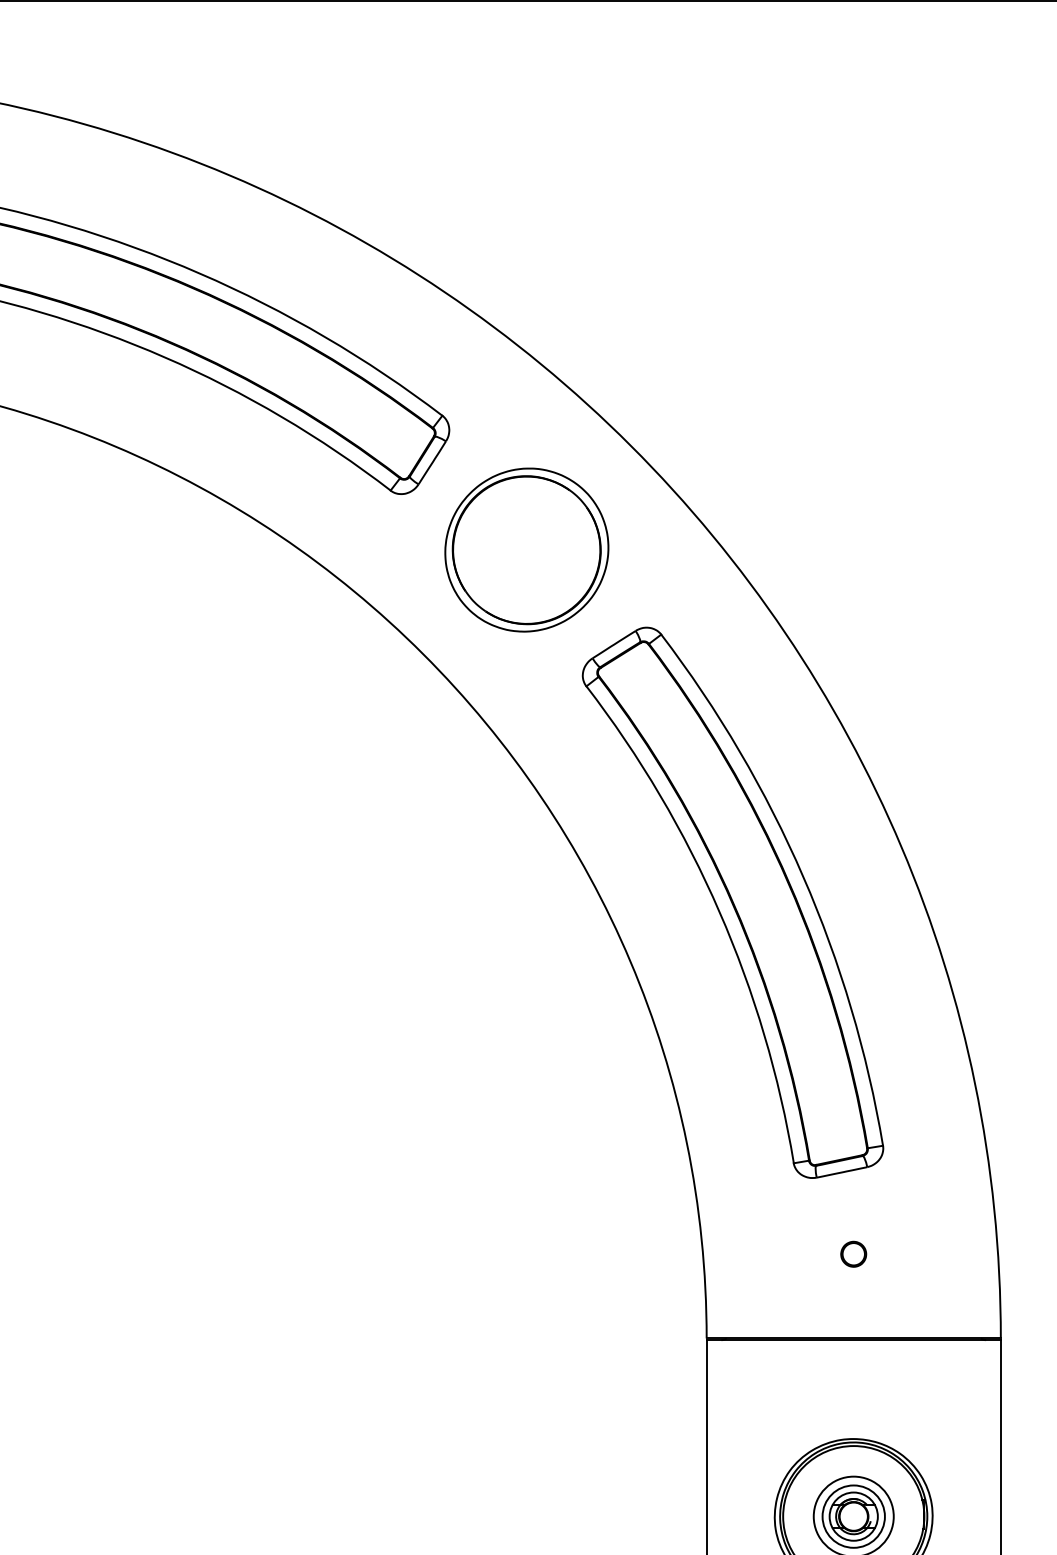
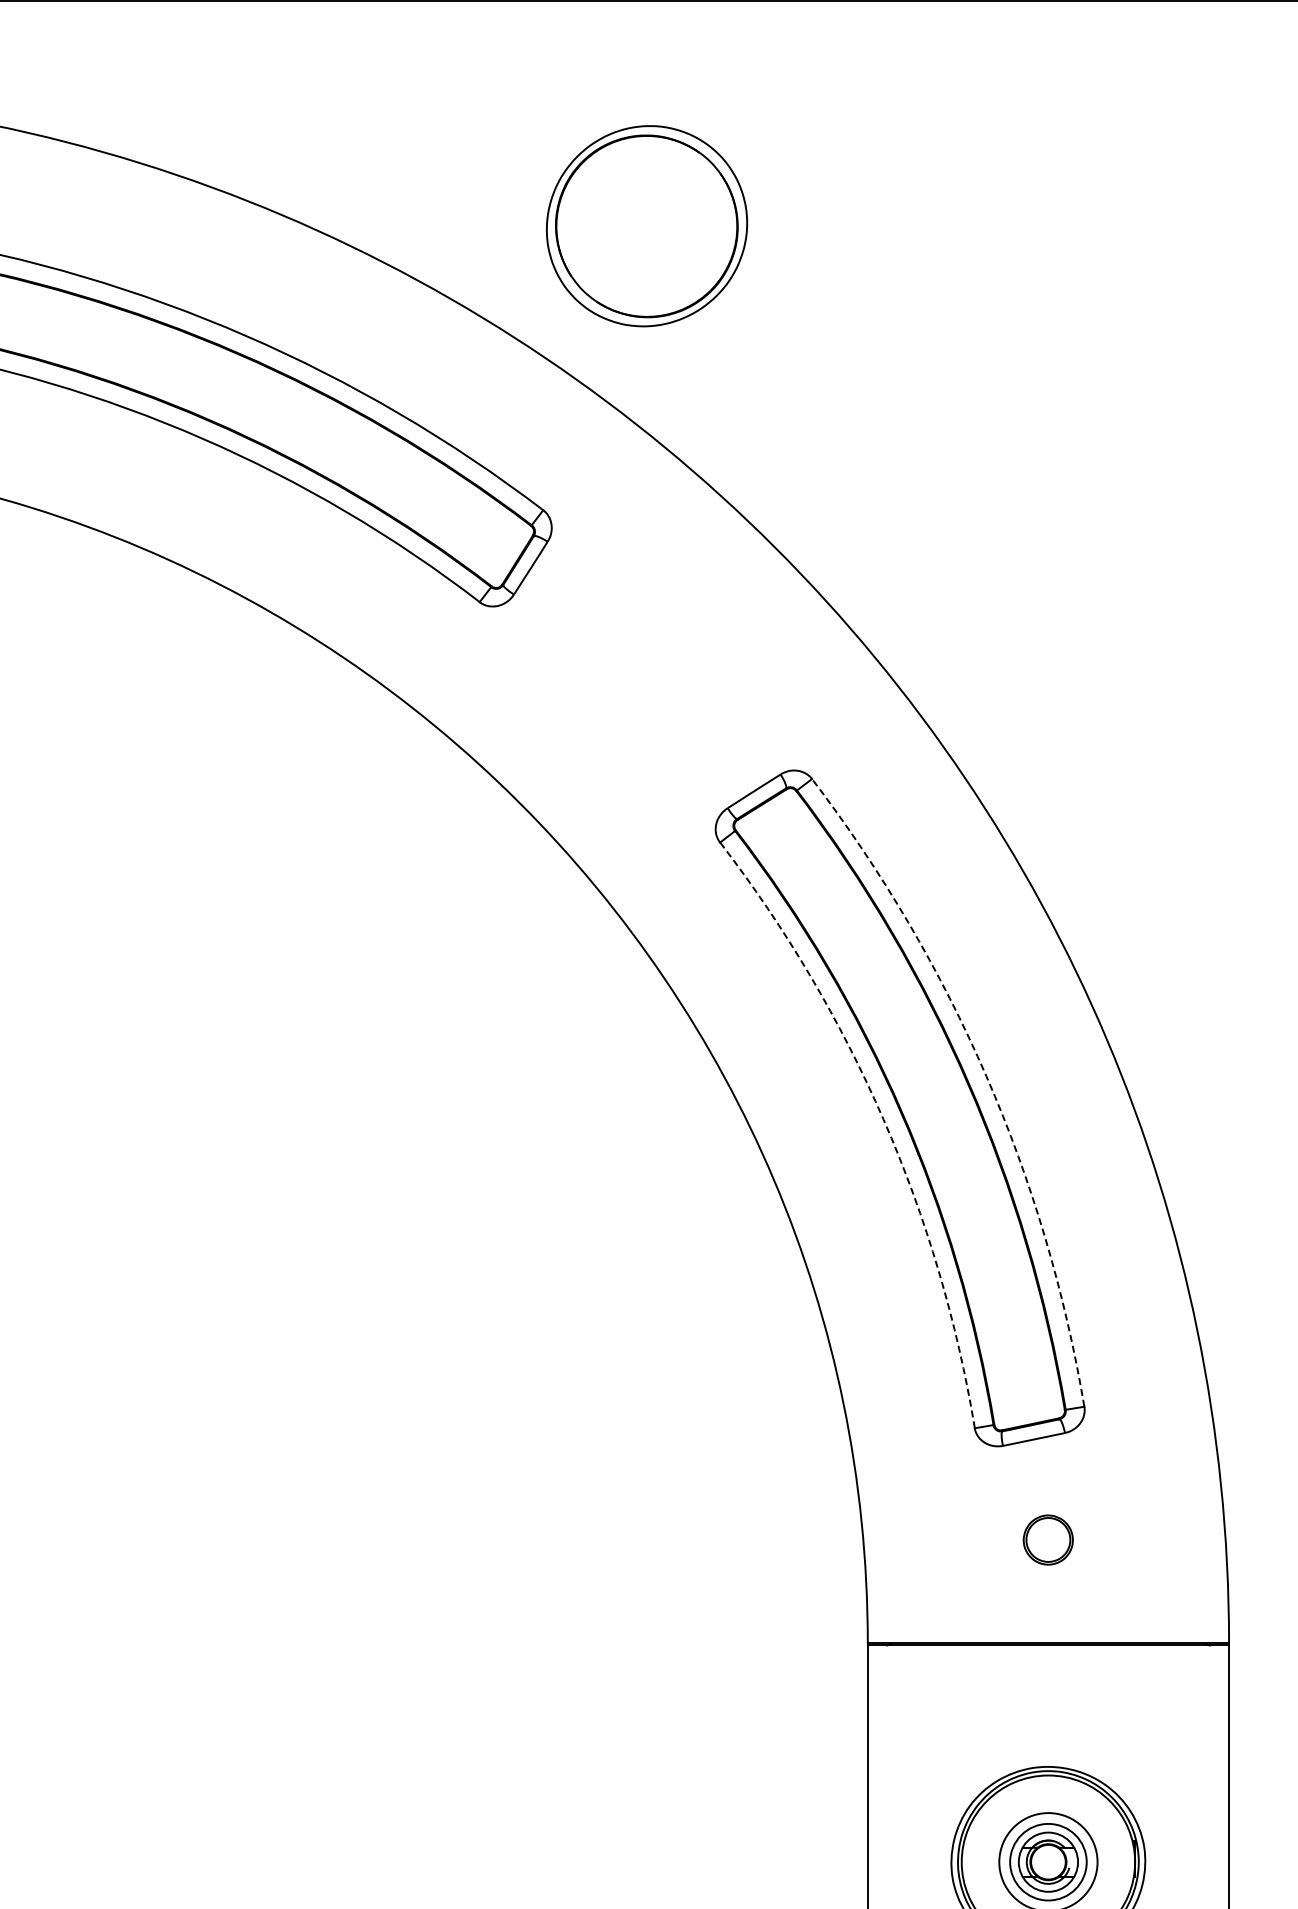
part: (527, 550) -> (647, 226), moved
arc: (803, 876) -> (986, 1076), solid -> dashed
arc: (719, 911) -> (883, 1119), solid -> dashed
part: (853, 1253) -> (1048, 1539), size x1.6

